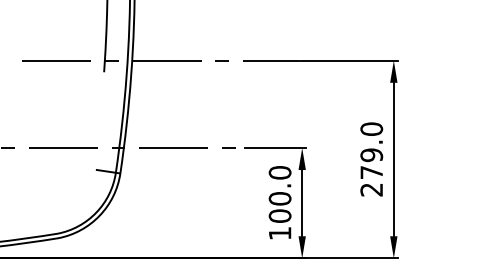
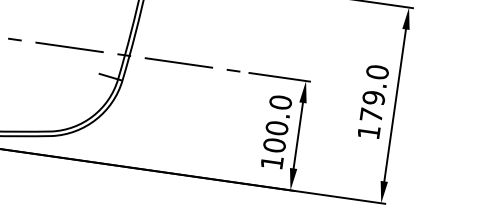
text: (371, 189) -> (368, 131), 279.0 -> 179.0

